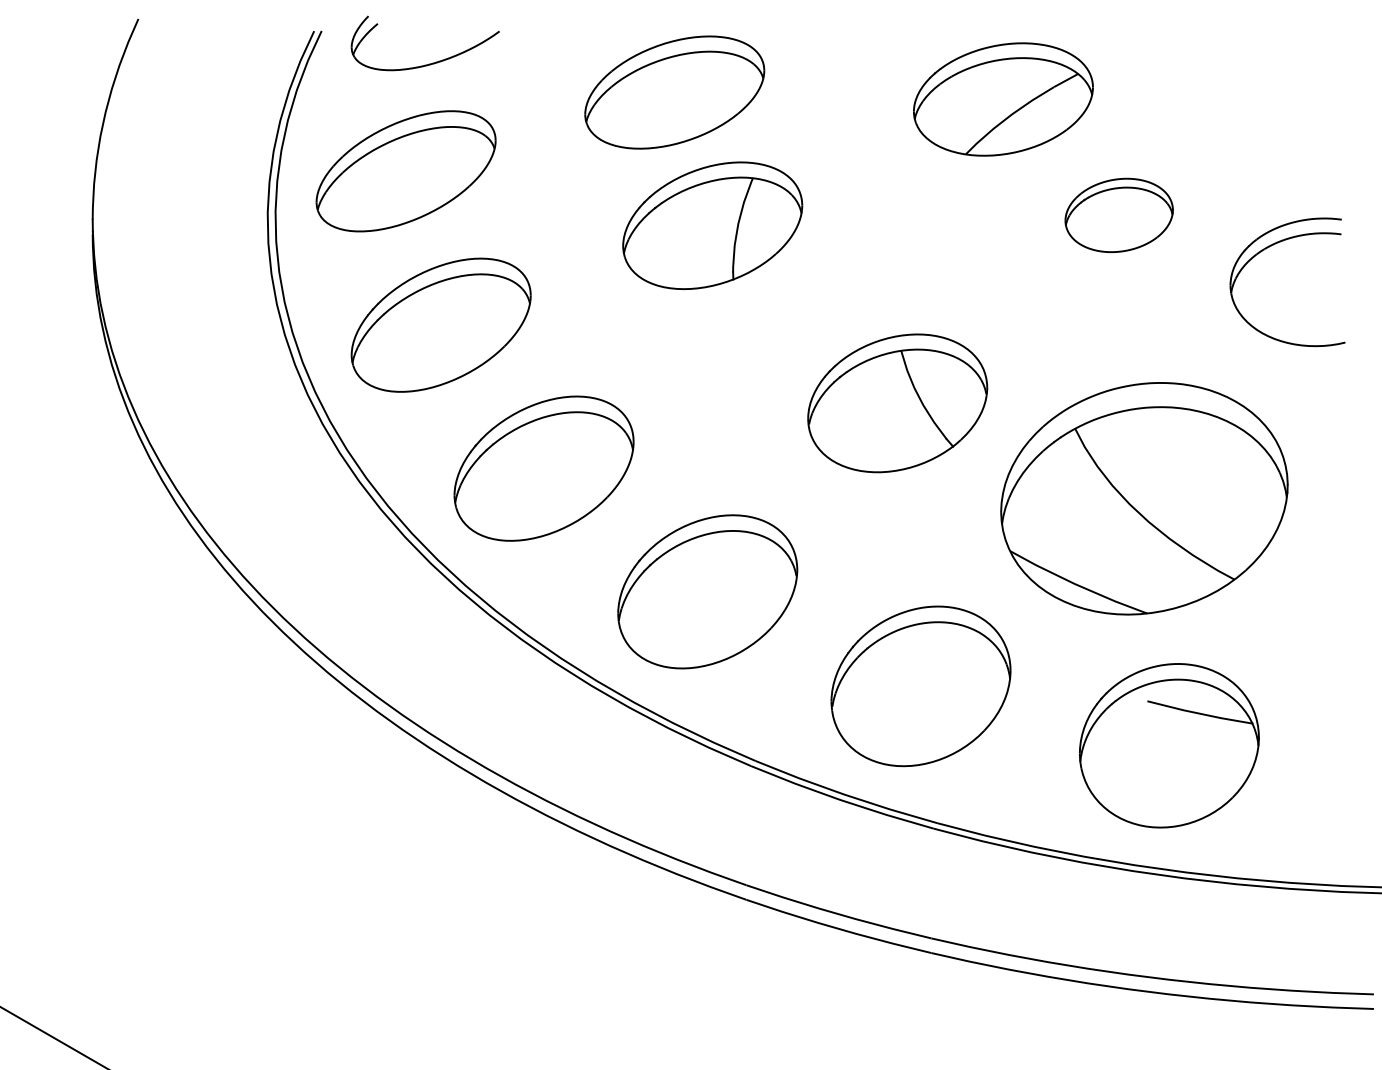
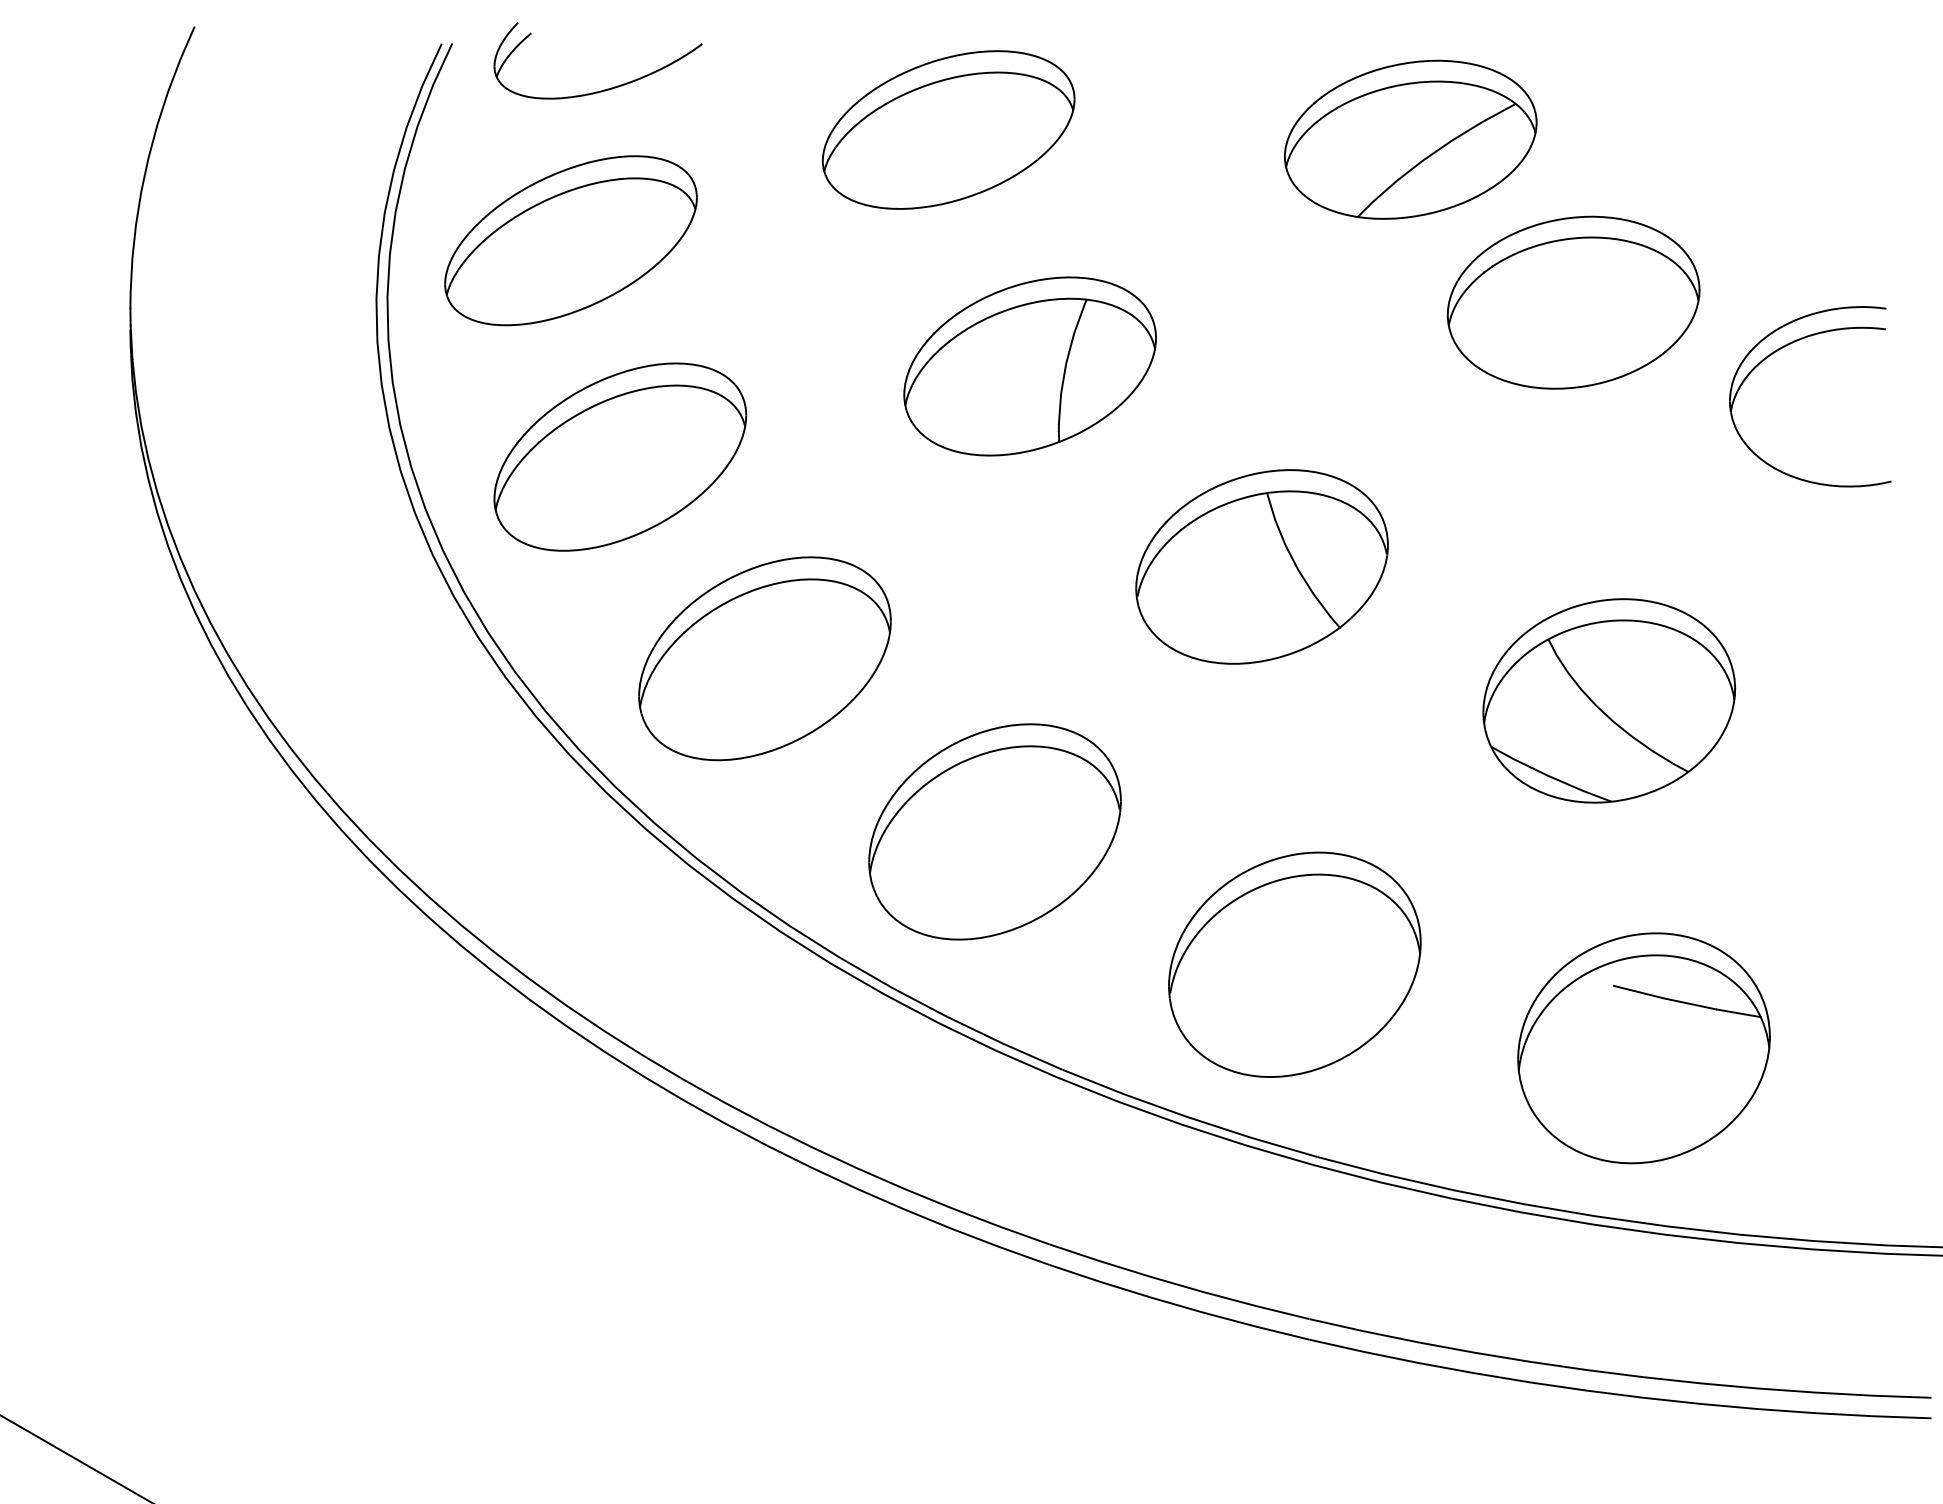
part: (1118, 215) -> (1572, 302), size x1.67
part: (712, 225) -> (1029, 366), moved
part: (1144, 498) -> (1609, 700), size x0.62

